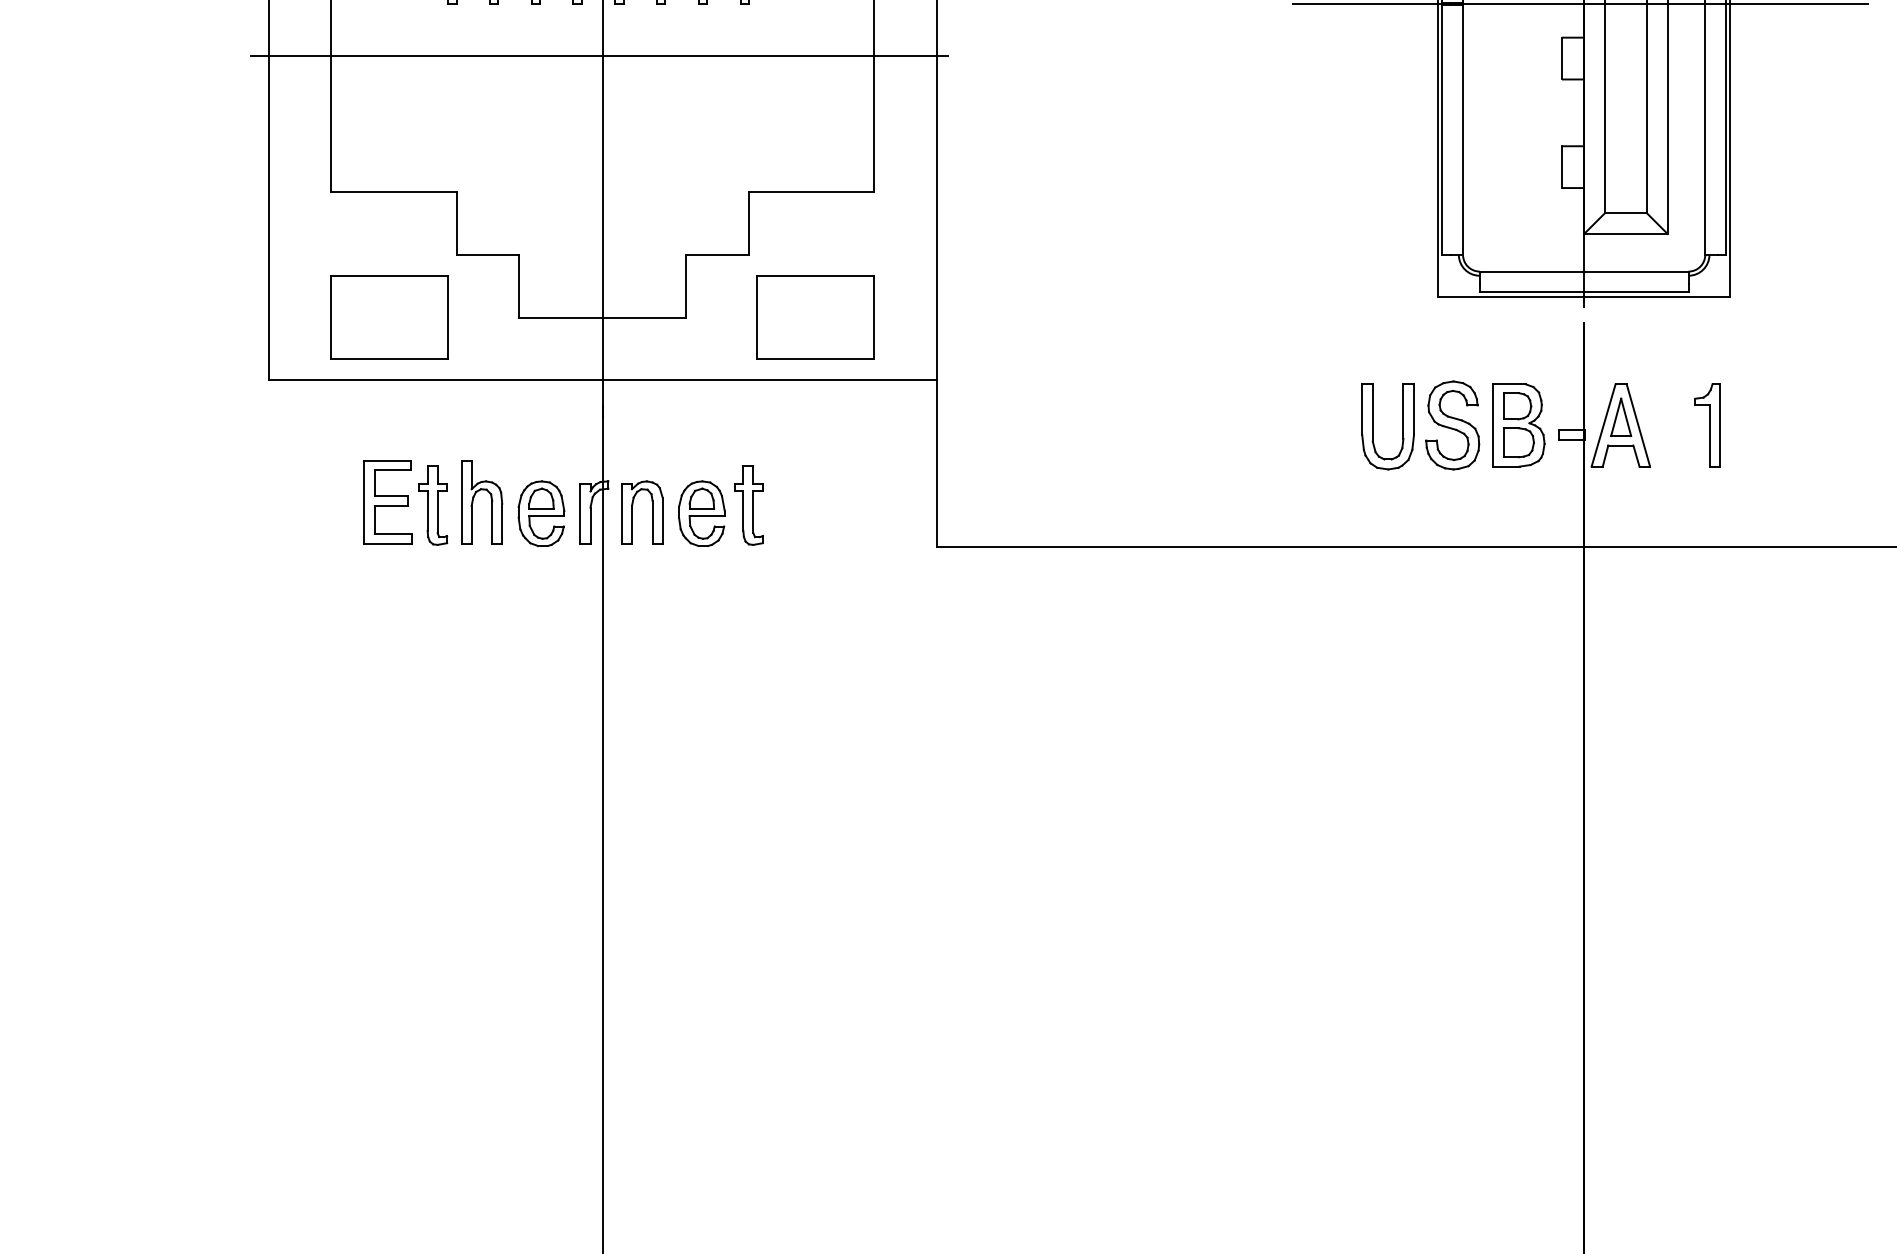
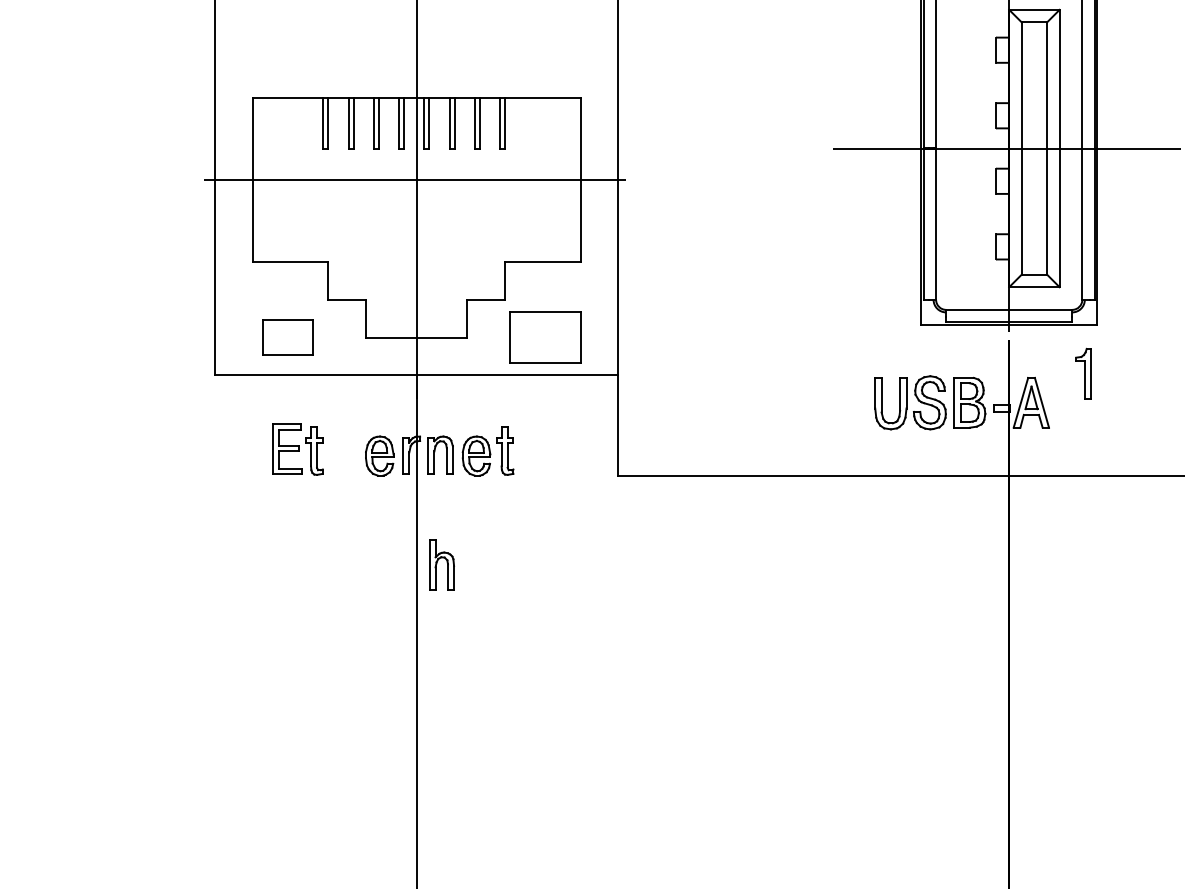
part: (388, 317) -> (287, 337), size x0.7
part: (1707, 424) -> (1083, 373), moved
part: (481, 501) -> (441, 564), moved

